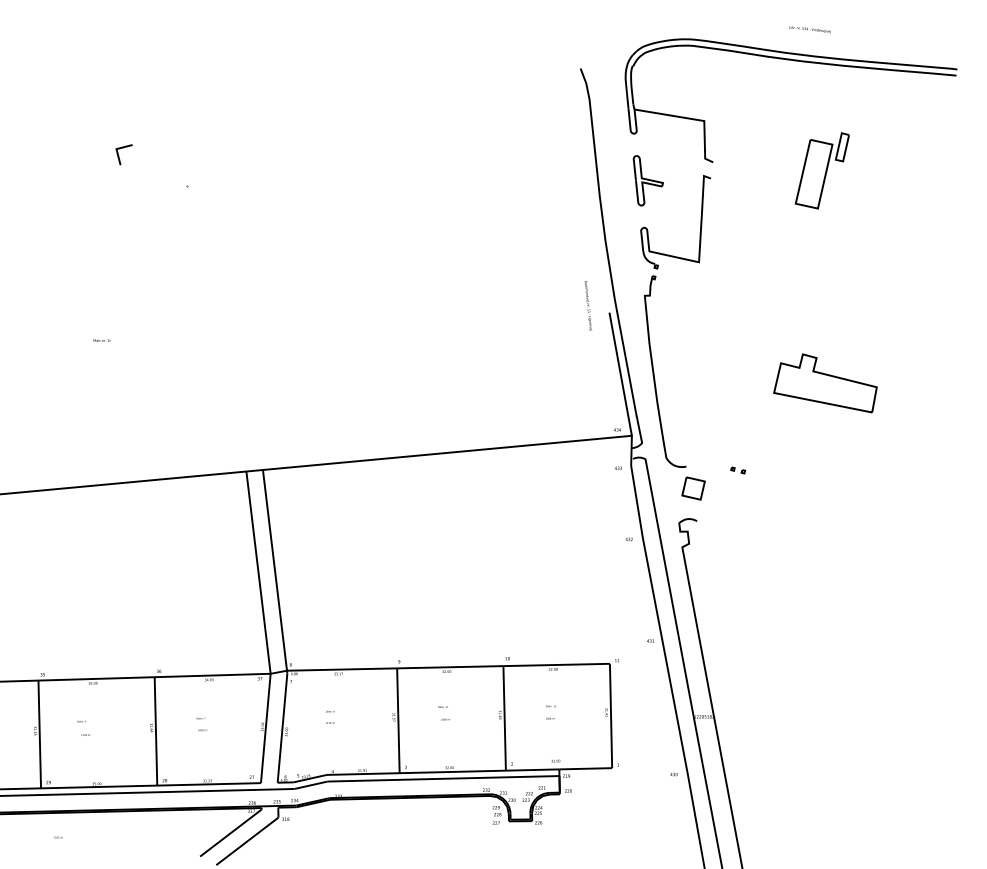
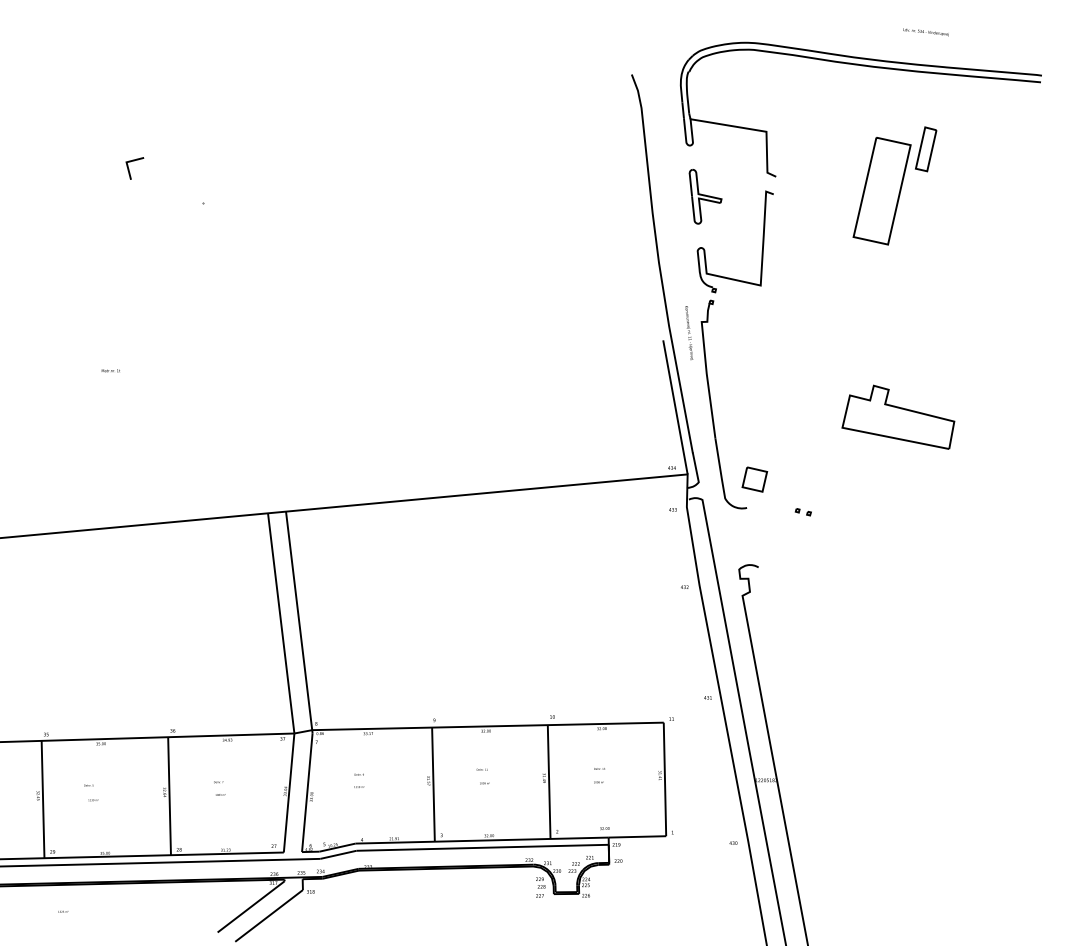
text: (809, 29) -> (925, 32), moved
part: (822, 170) -> (895, 185), size x1.43
text: (587, 305) -> (688, 332), moved
part: (693, 488) -> (754, 479), moved

